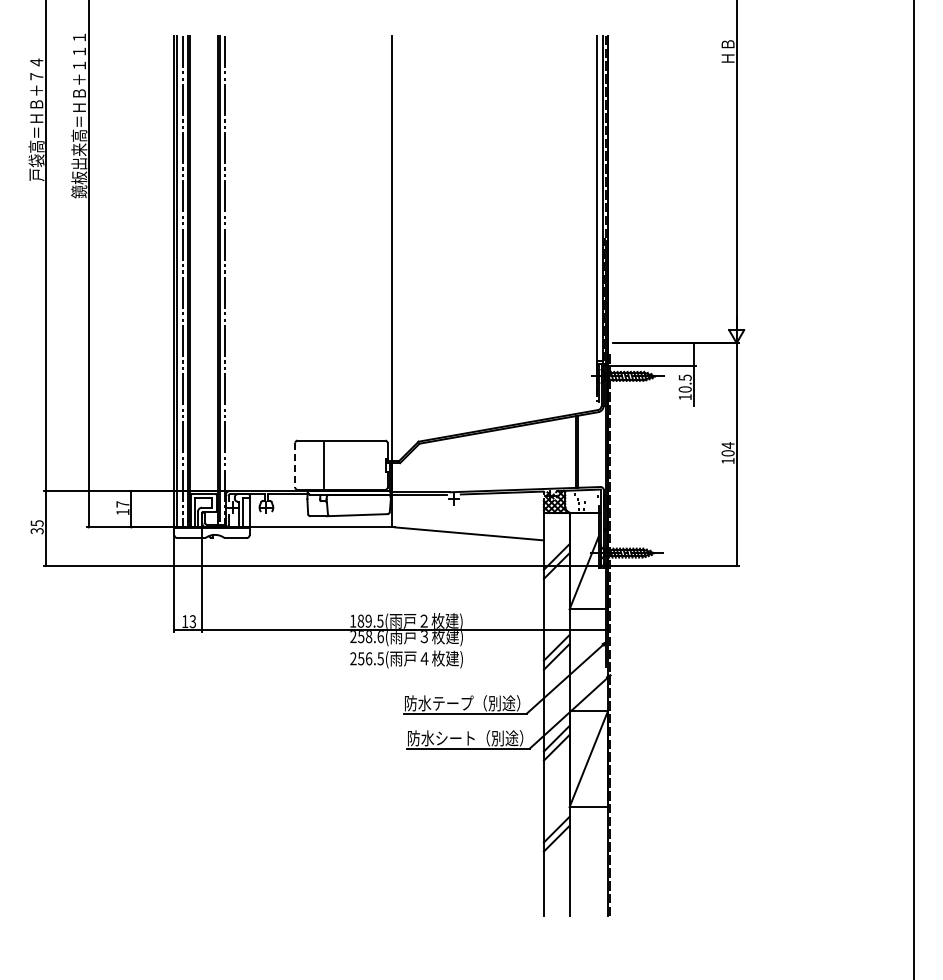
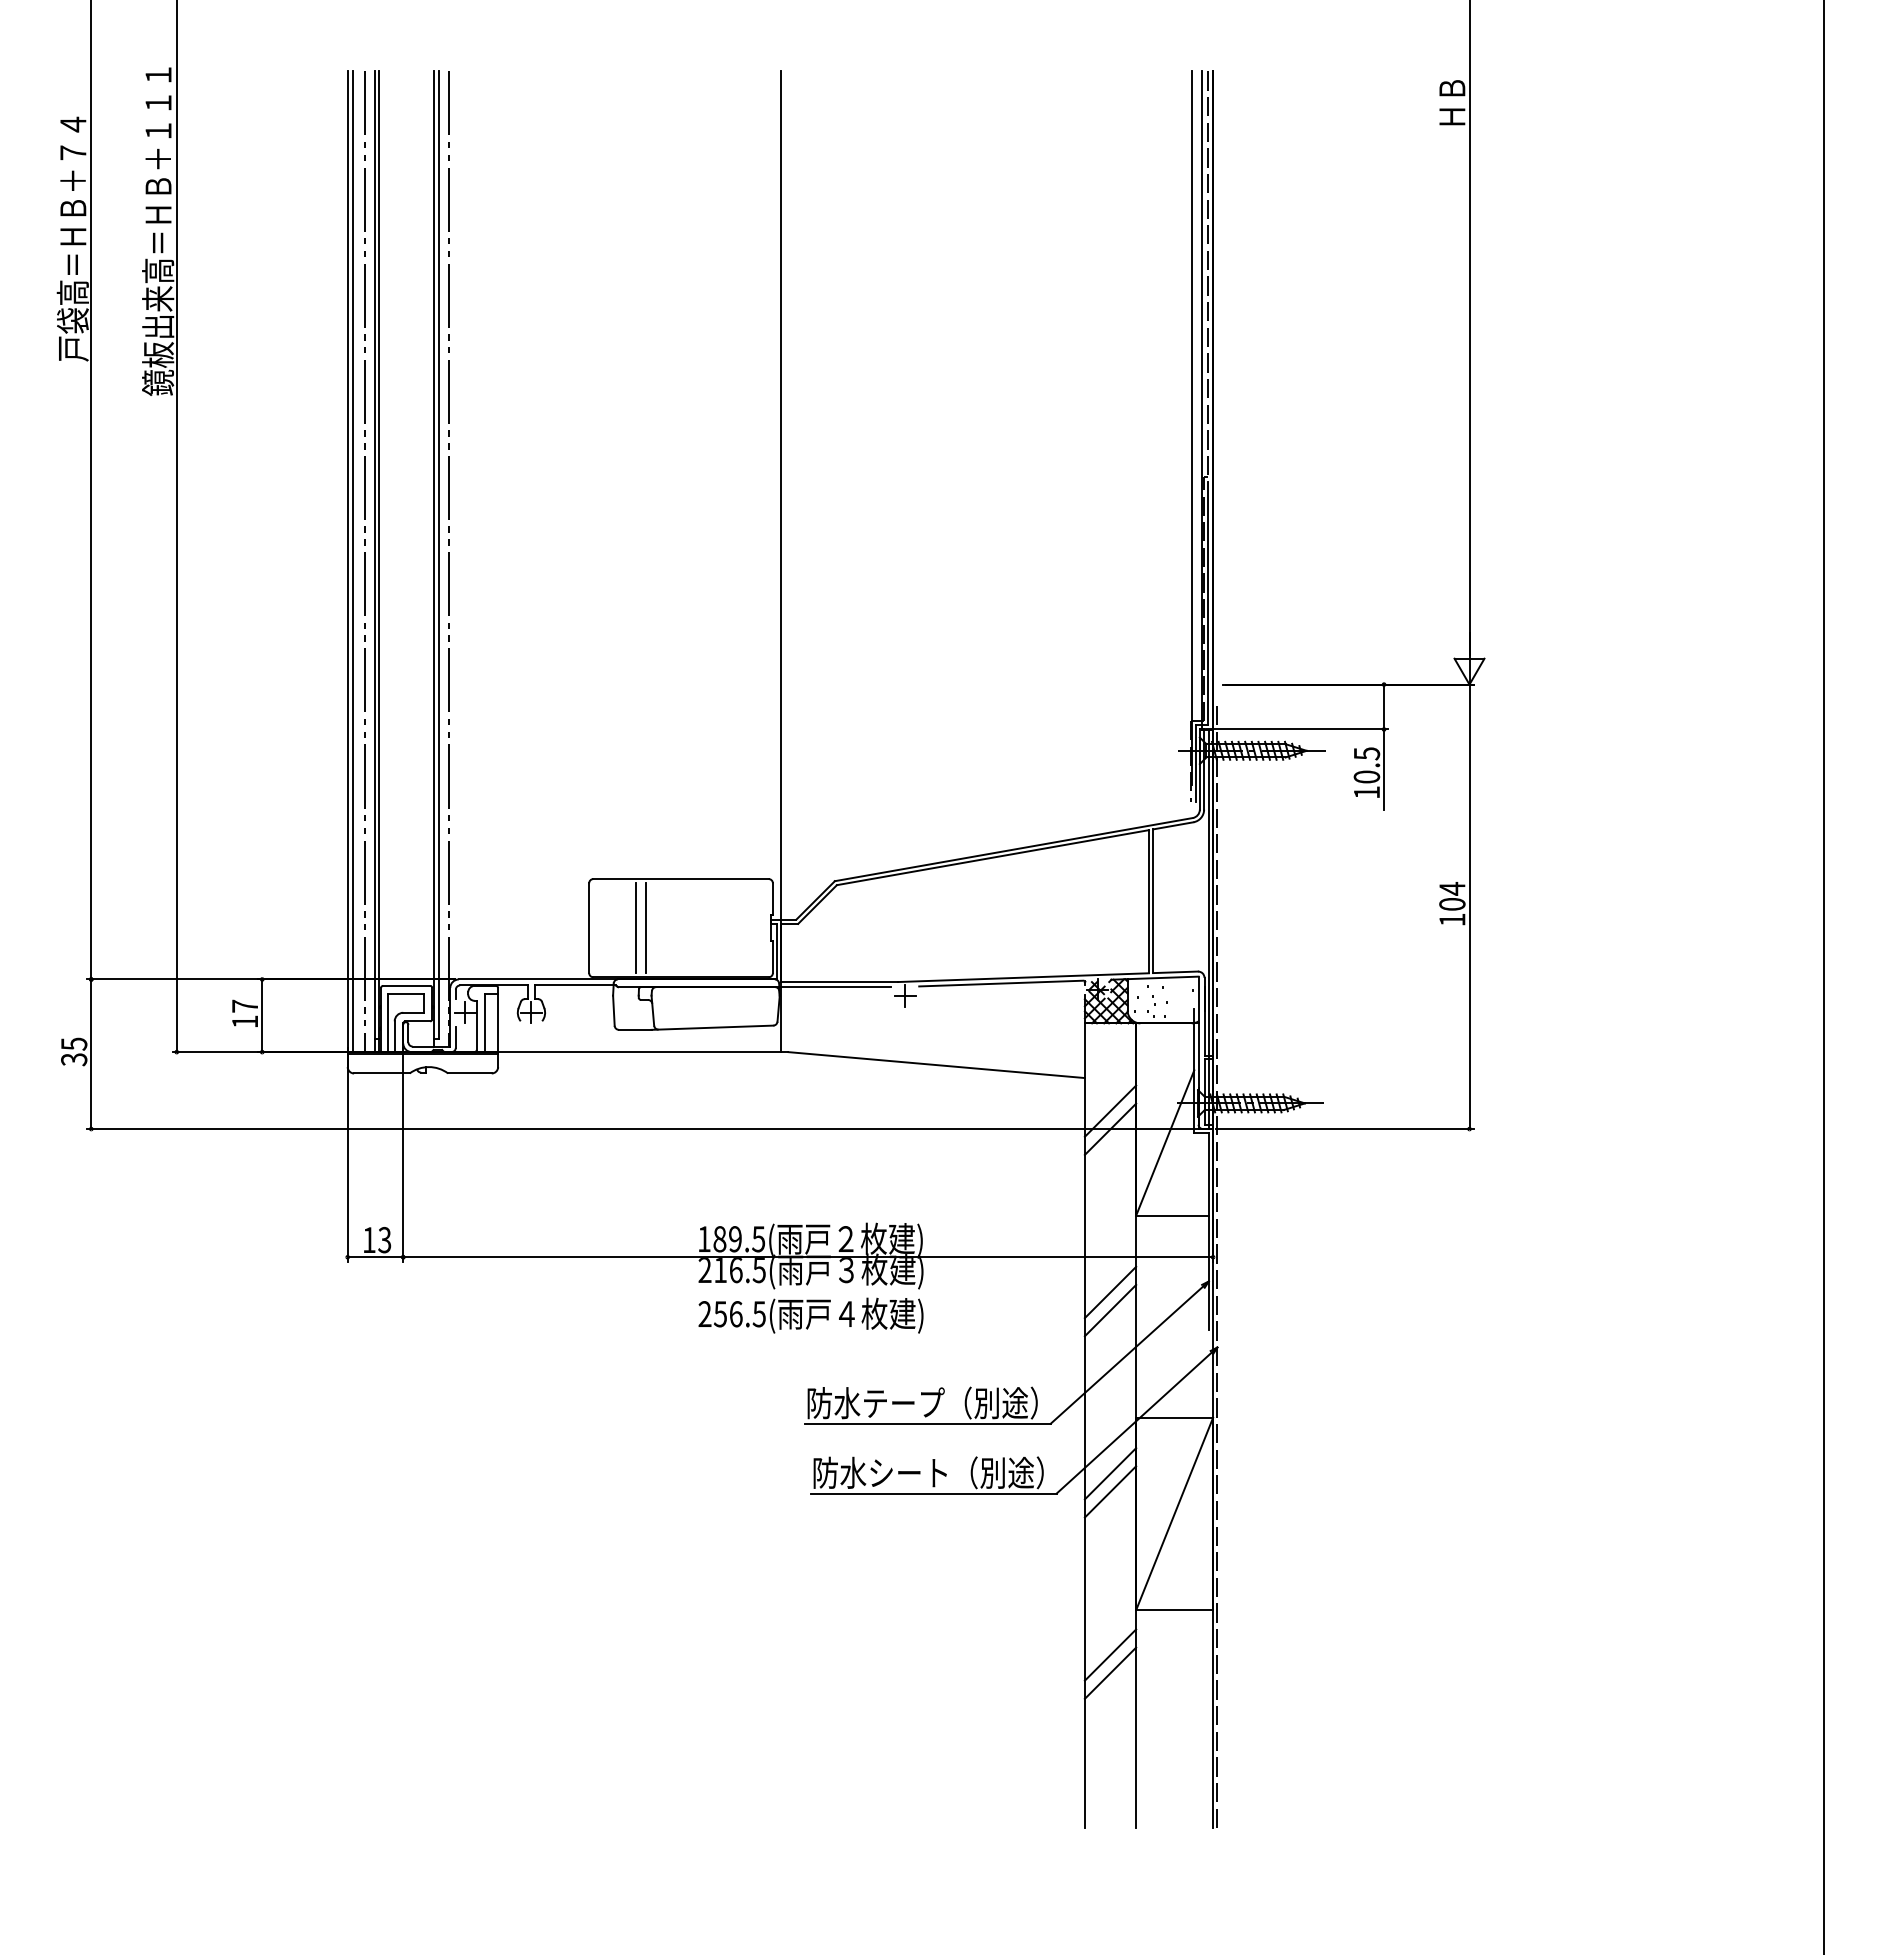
line: (318, 464) -> (635, 926), added
line: (295, 465) -> (589, 928), dashed -> solid
text: (370, 637) -> (739, 1271), 258.6( -> 216.5(

